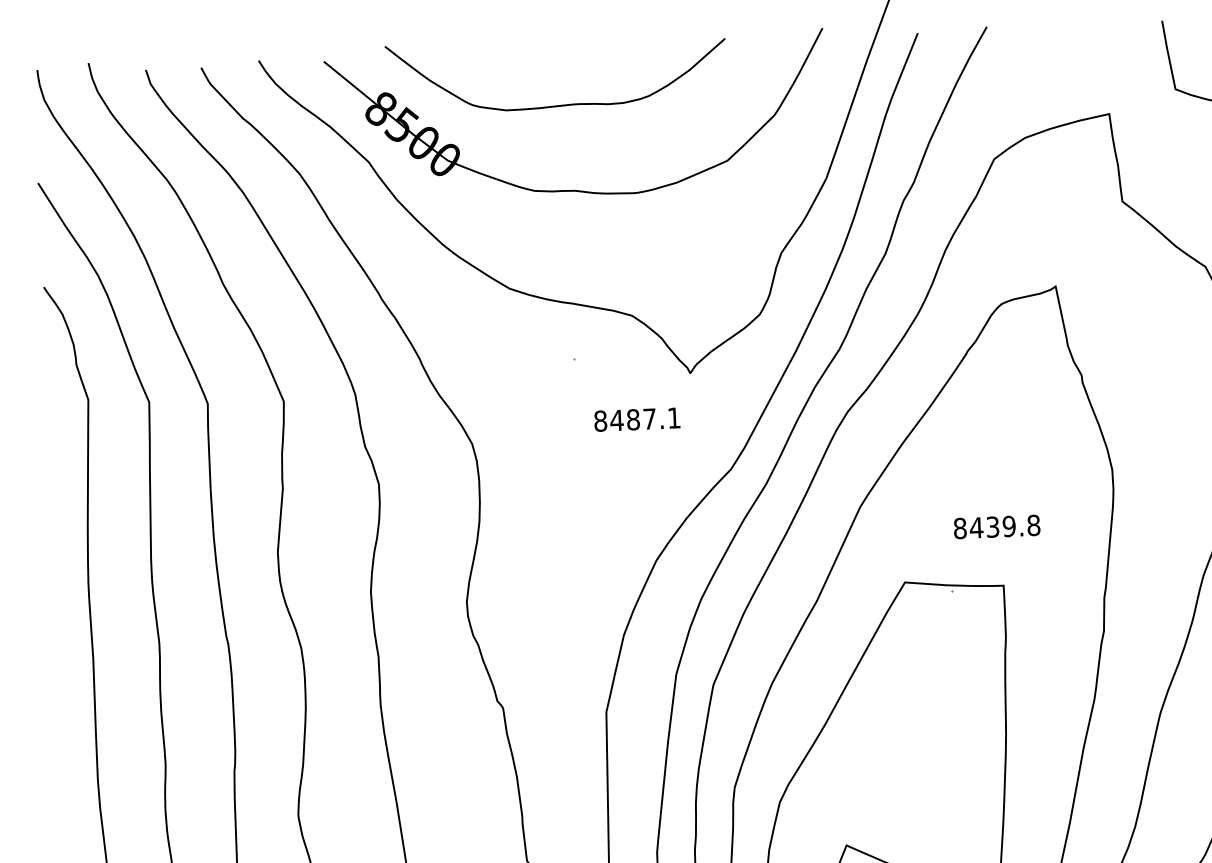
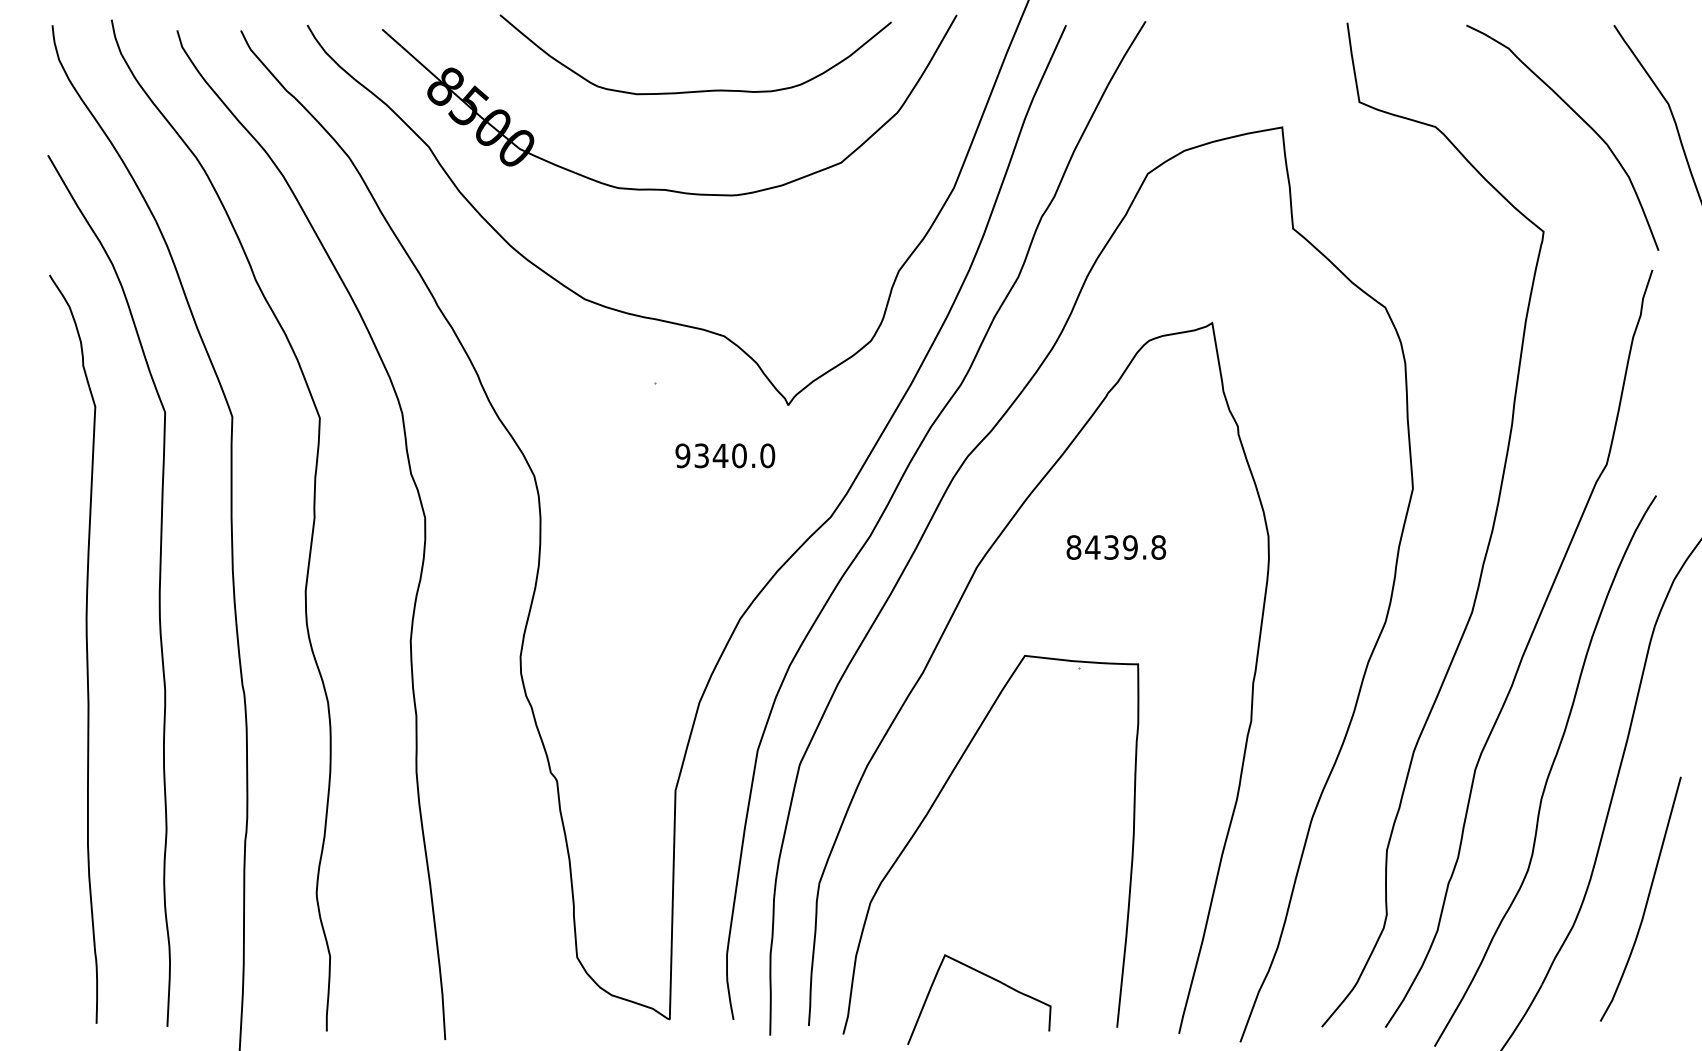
curve: (558, 104) -> (696, 90), moved
text: (637, 419) -> (725, 455), 8487.1 -> 9340.0
text: (997, 526) -> (1116, 547), moved

